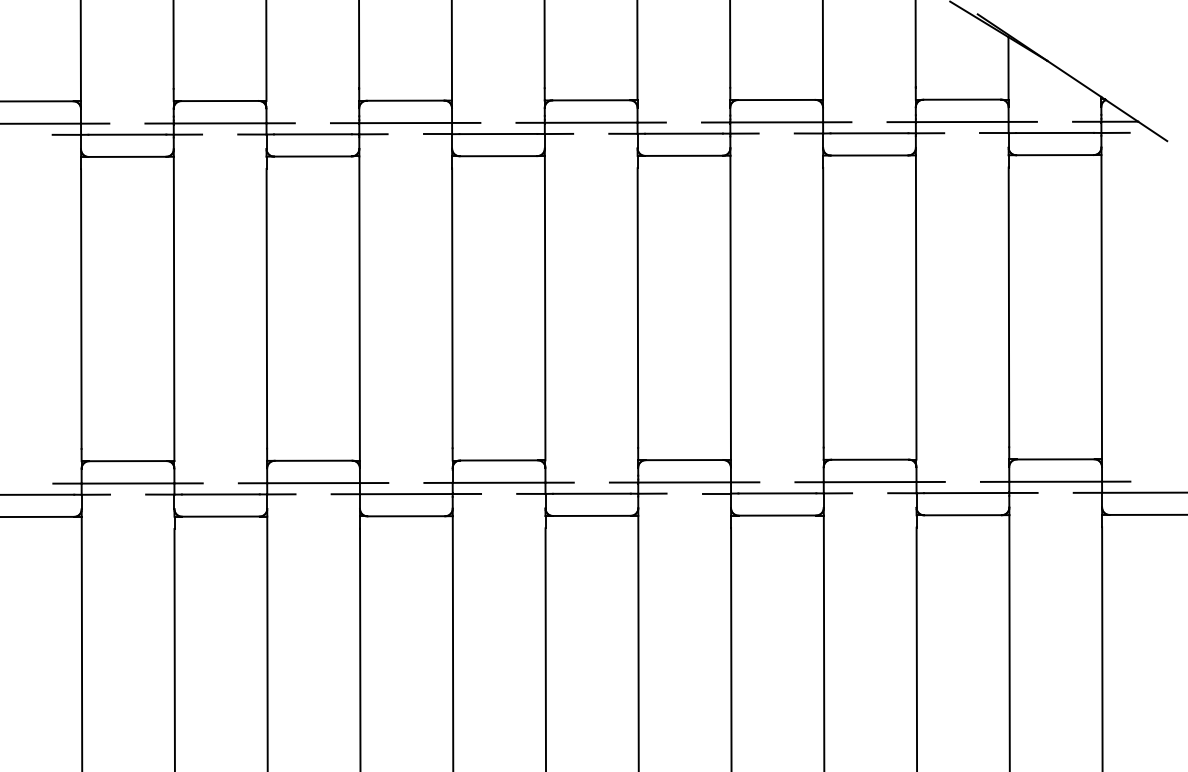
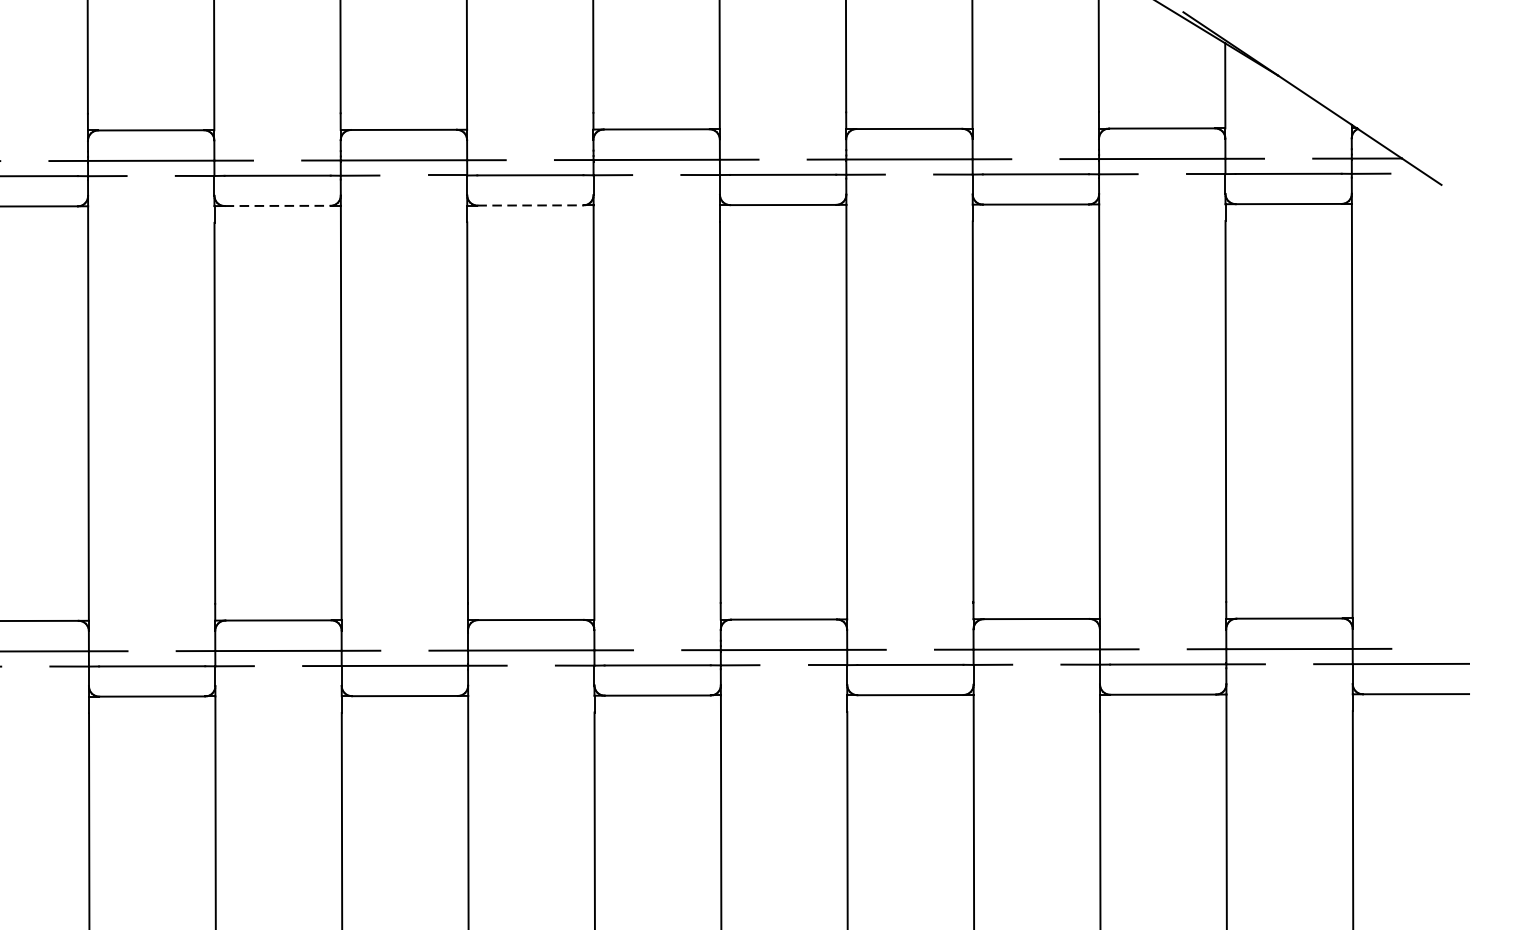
line: (312, 156) -> (277, 205), solid -> dashed
line: (498, 156) -> (530, 205), solid -> dashed

